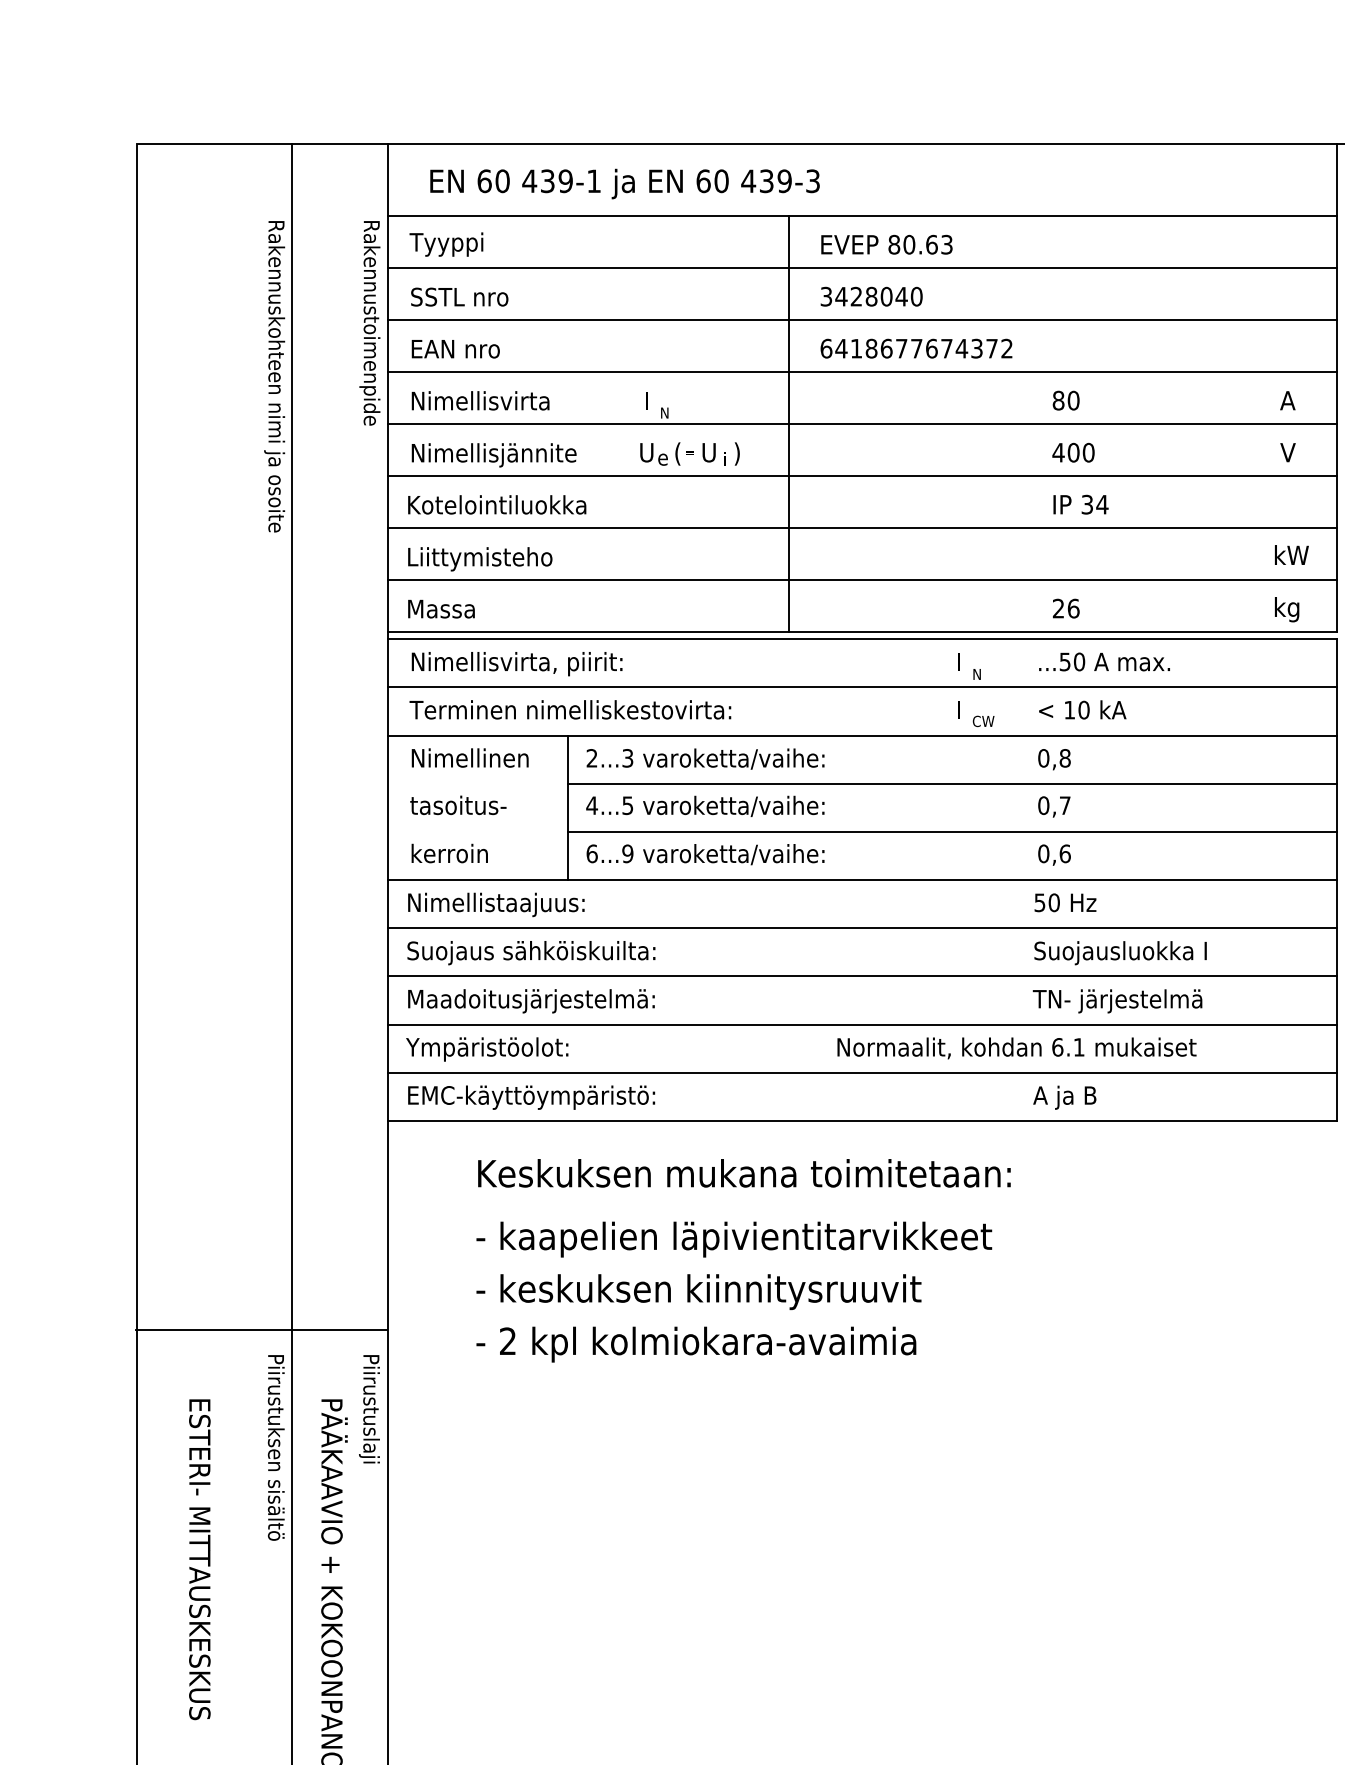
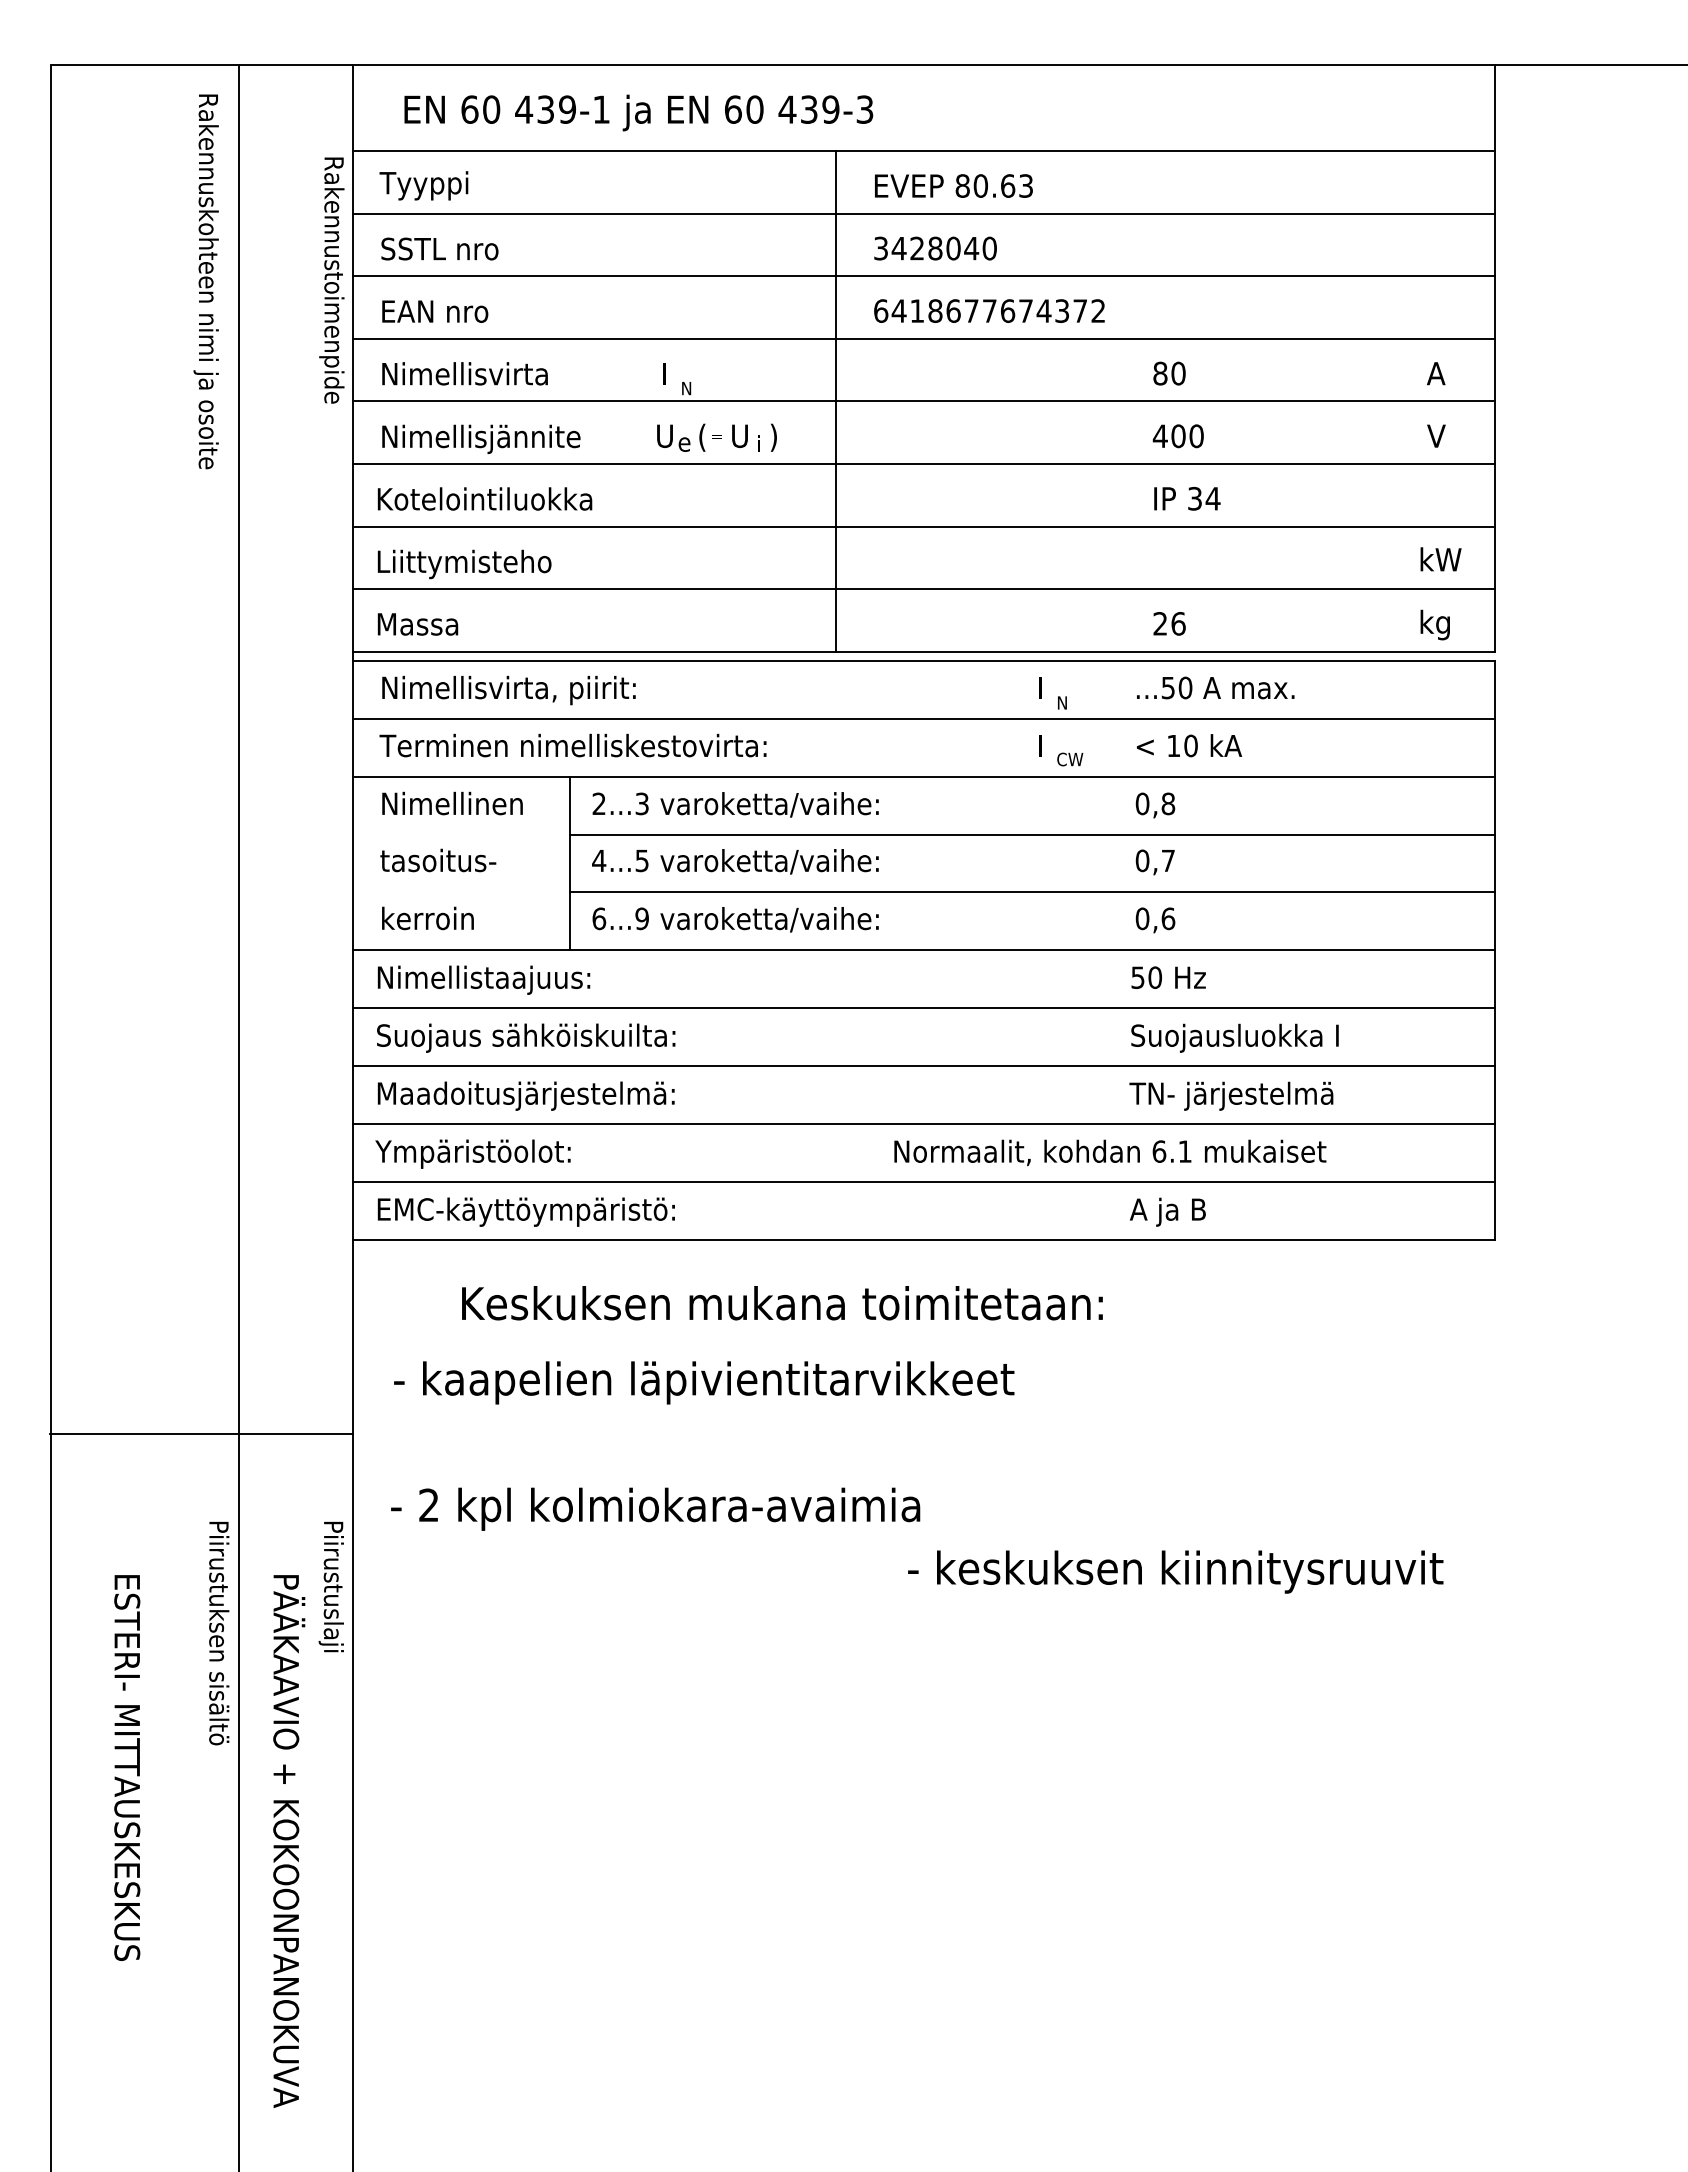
text: (274, 376) -> (205, 281), moved
text: (734, 1239) -> (704, 1382), moved
text: (698, 1291) -> (1175, 1571), moved
line: (261, 1329) -> (201, 1434), moved
text: (696, 1343) -> (655, 1508), moved

